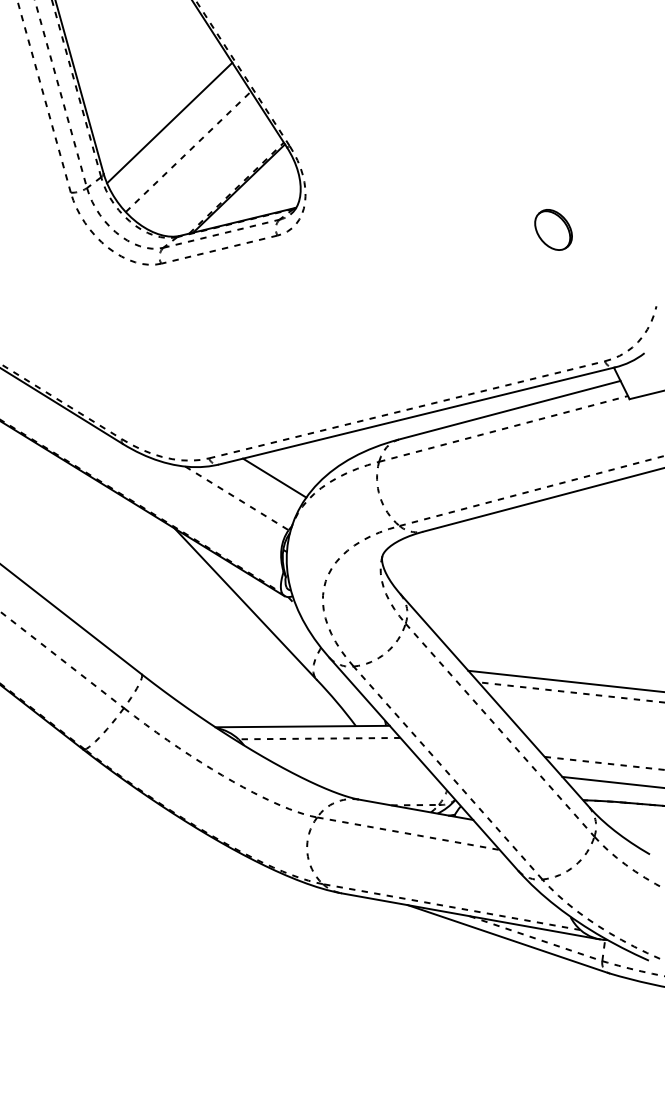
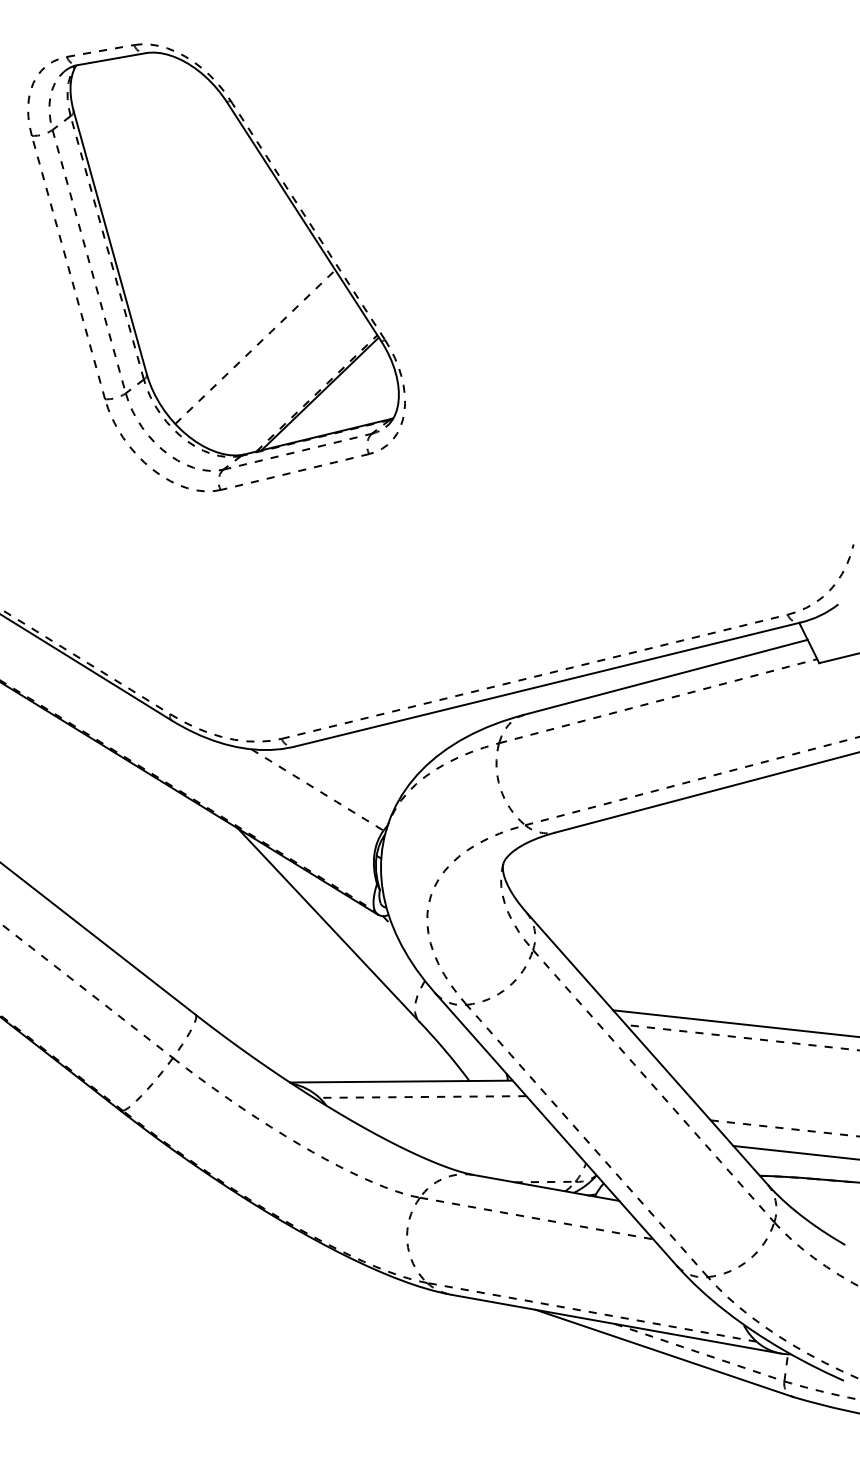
line: (169, 123) -> (231, 310), removed
part: (553, 229) -> (721, 446), removed
line: (274, 477) -> (365, 763), removed

